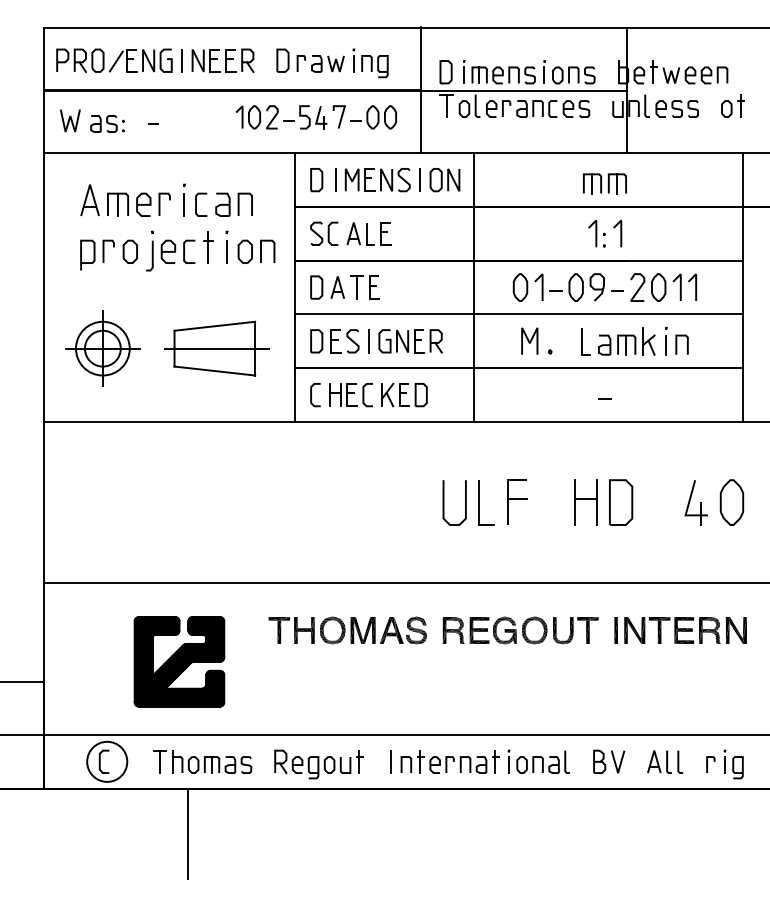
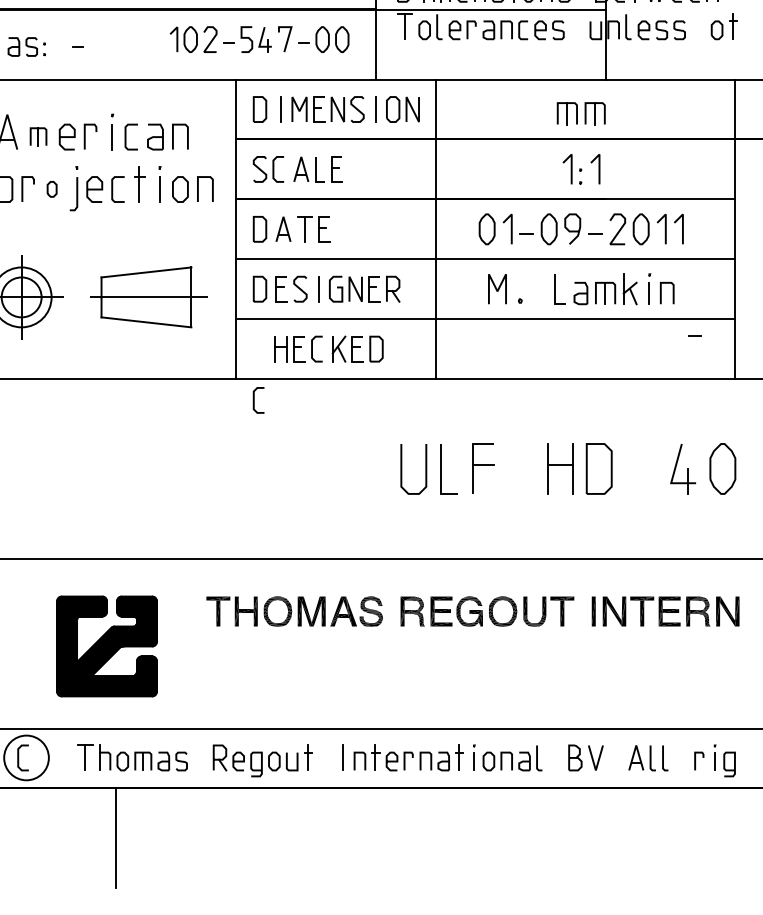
part: (117, 204) -> (37, 136), size x0.7
part: (129, 251) -> (51, 189), size x0.6
curve: (311, 395) -> (254, 400), moved
line: (604, 398) -> (694, 335), moved

